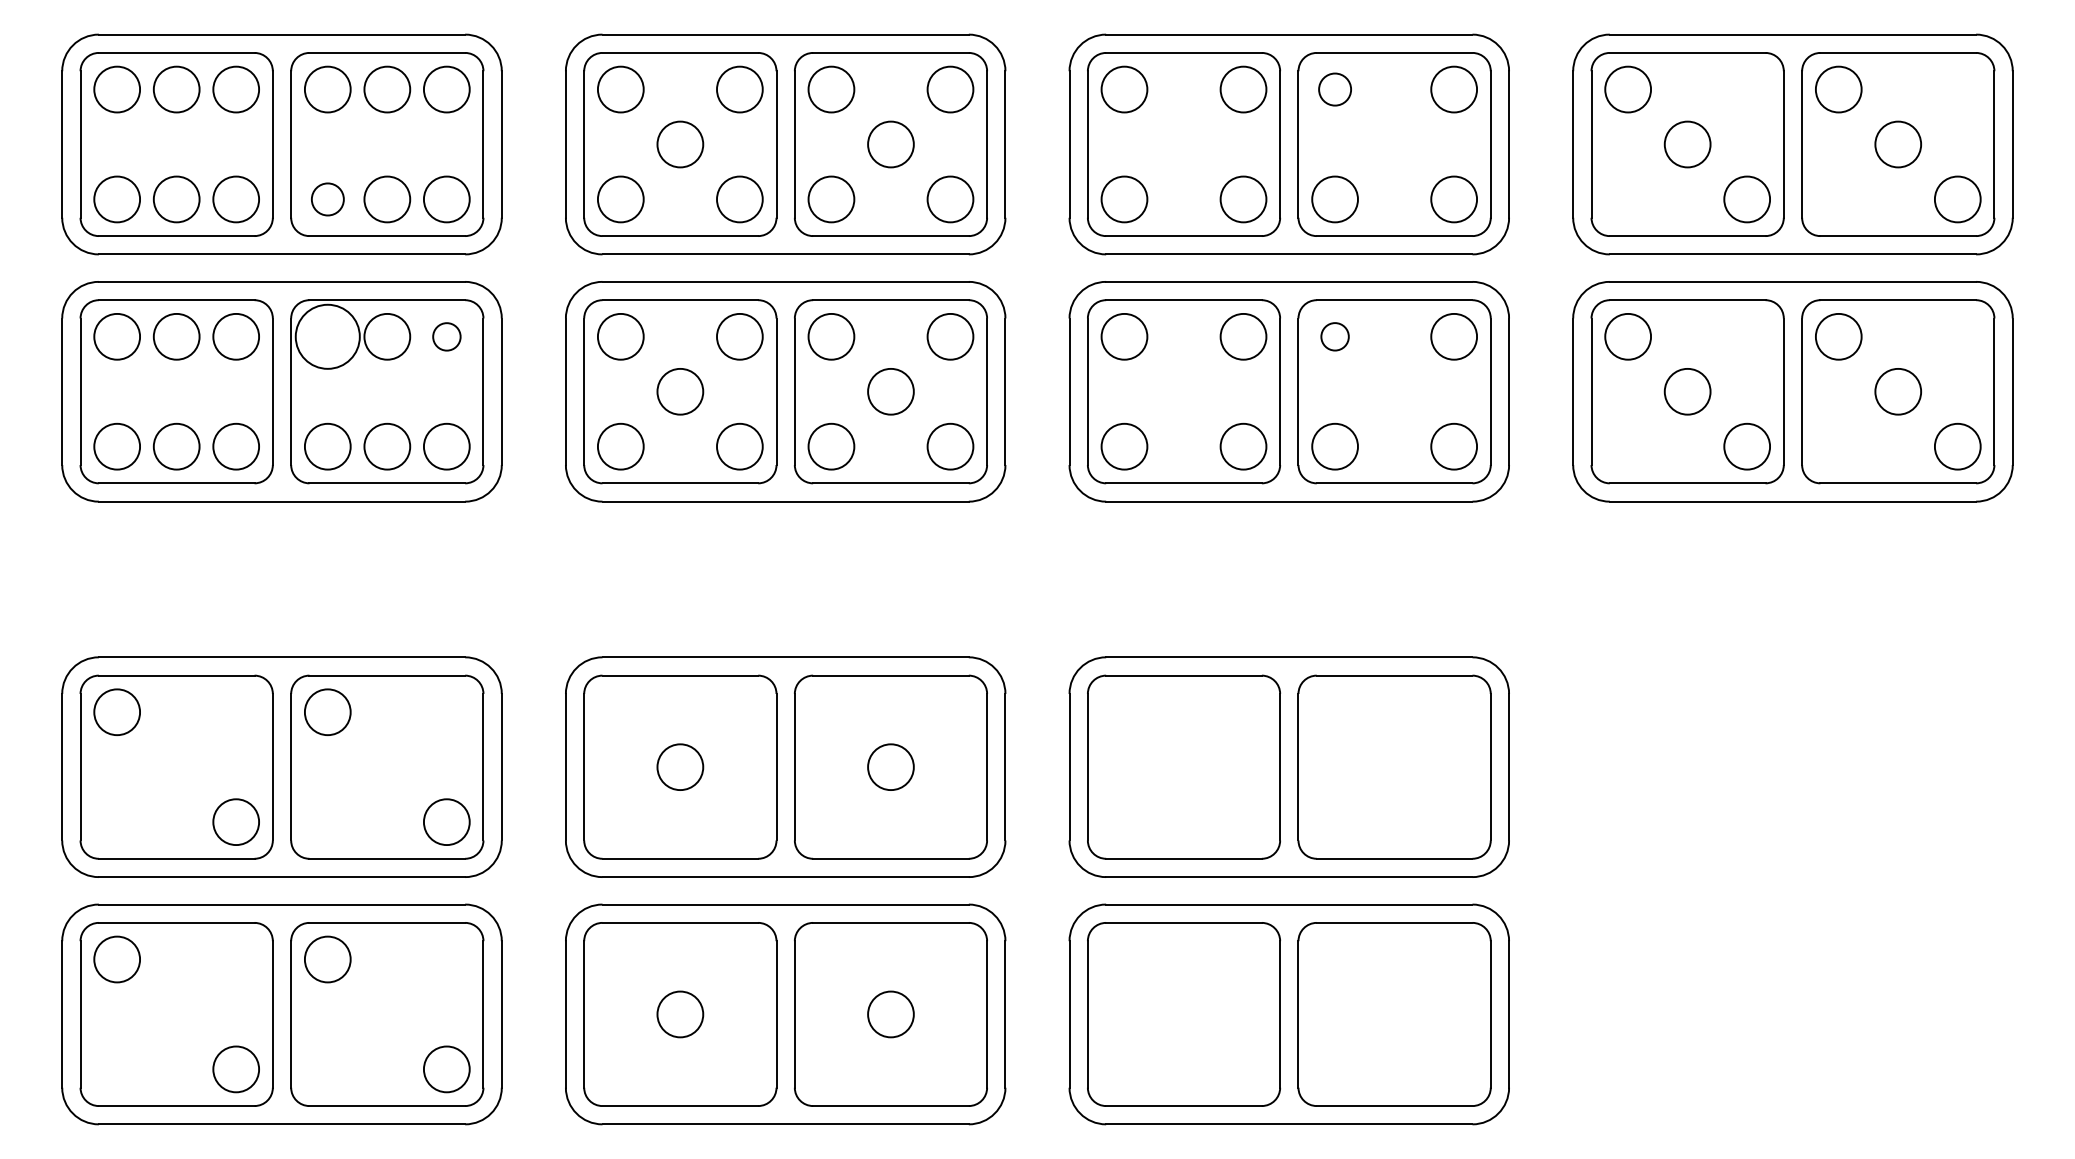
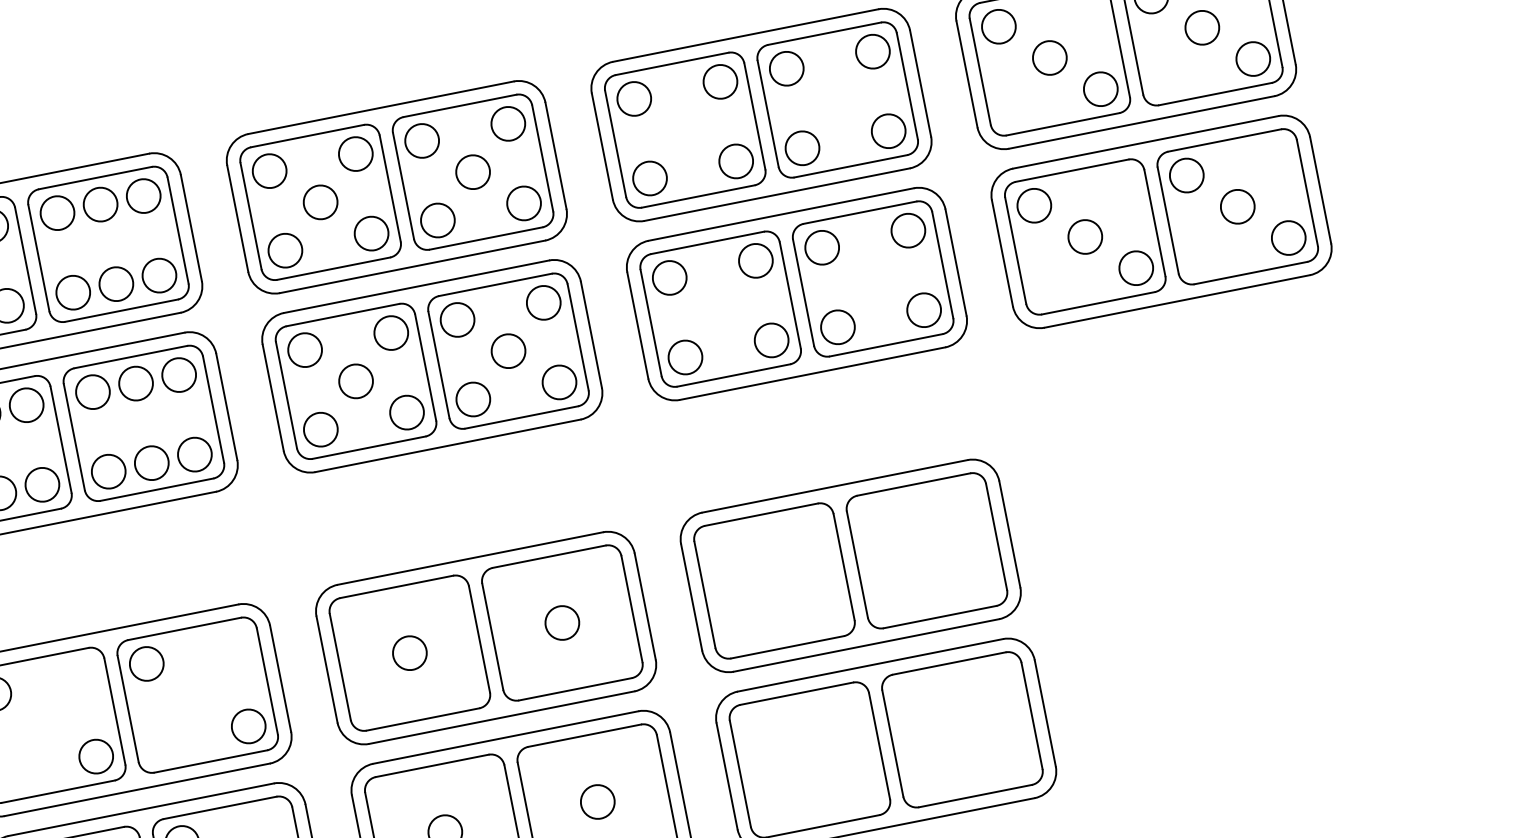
circle: (1334, 89) -> (786, 68), size x1.43
circle: (327, 199) -> (73, 292), size x1.43
circle: (327, 336) -> (92, 391), size x0.71
circle: (446, 336) -> (178, 374), size x1.67
circle: (1334, 336) -> (821, 247), size x1.67

